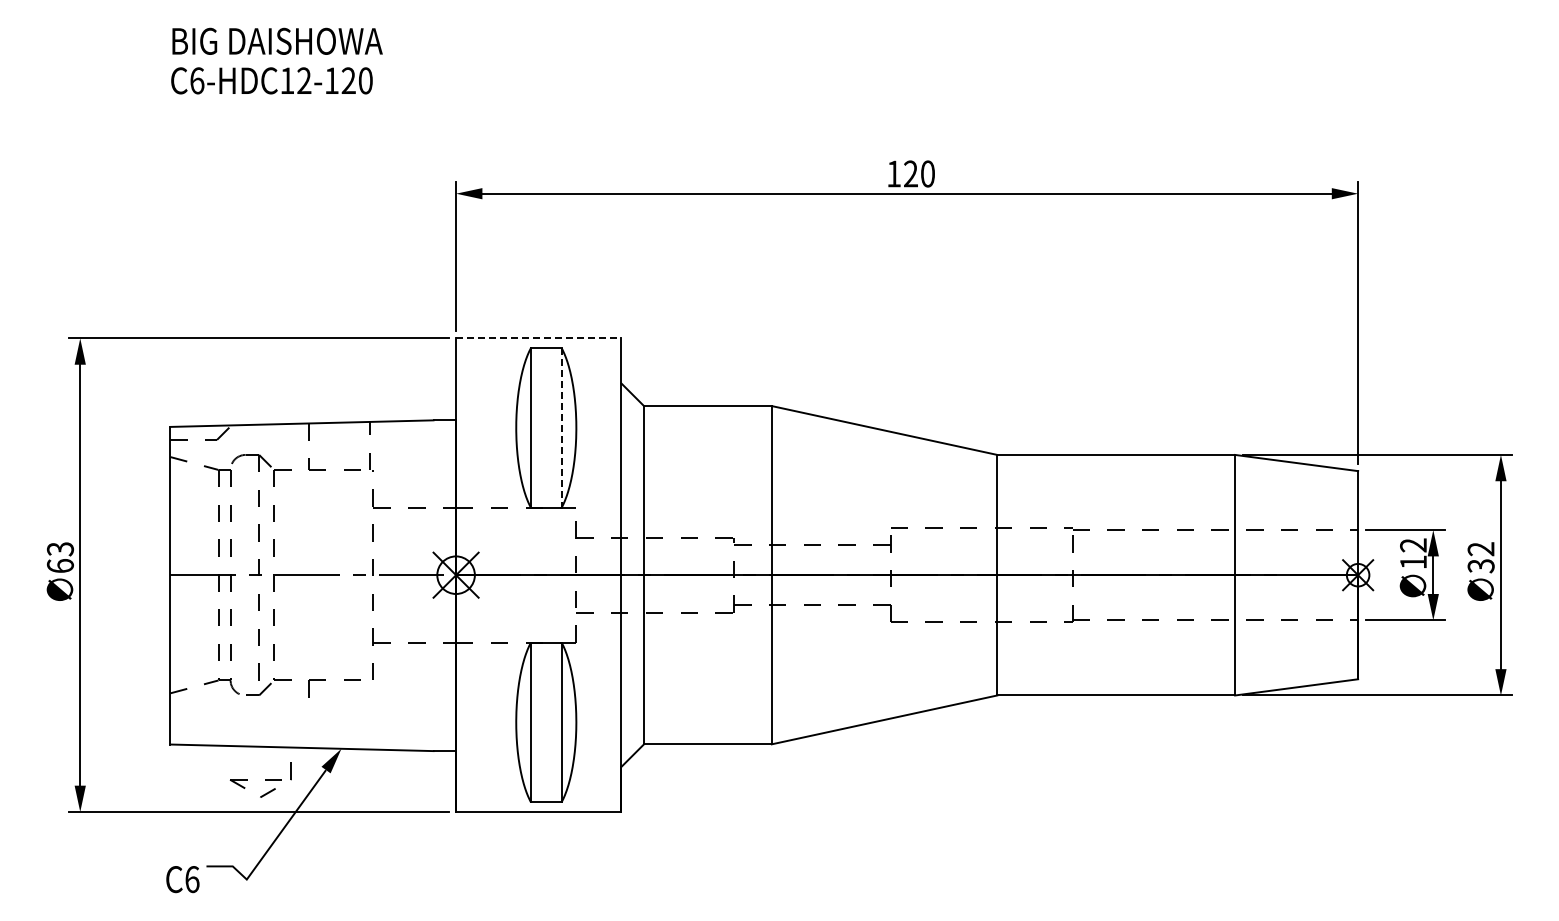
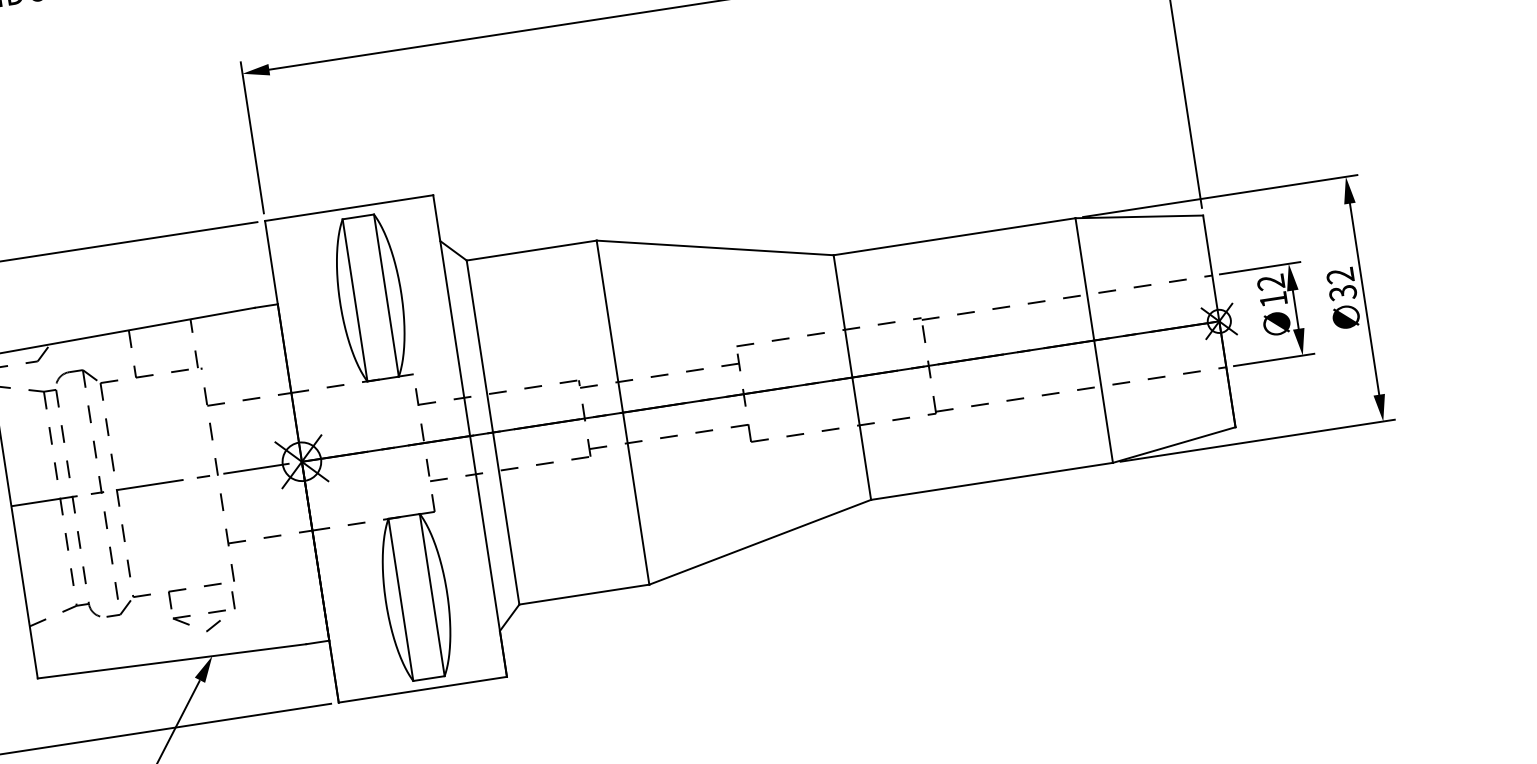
line: (538, 338) -> (348, 208), dashed -> solid
line: (561, 427) -> (386, 295), dashed -> solid
part: (260, 779) -> (203, 613), moved

